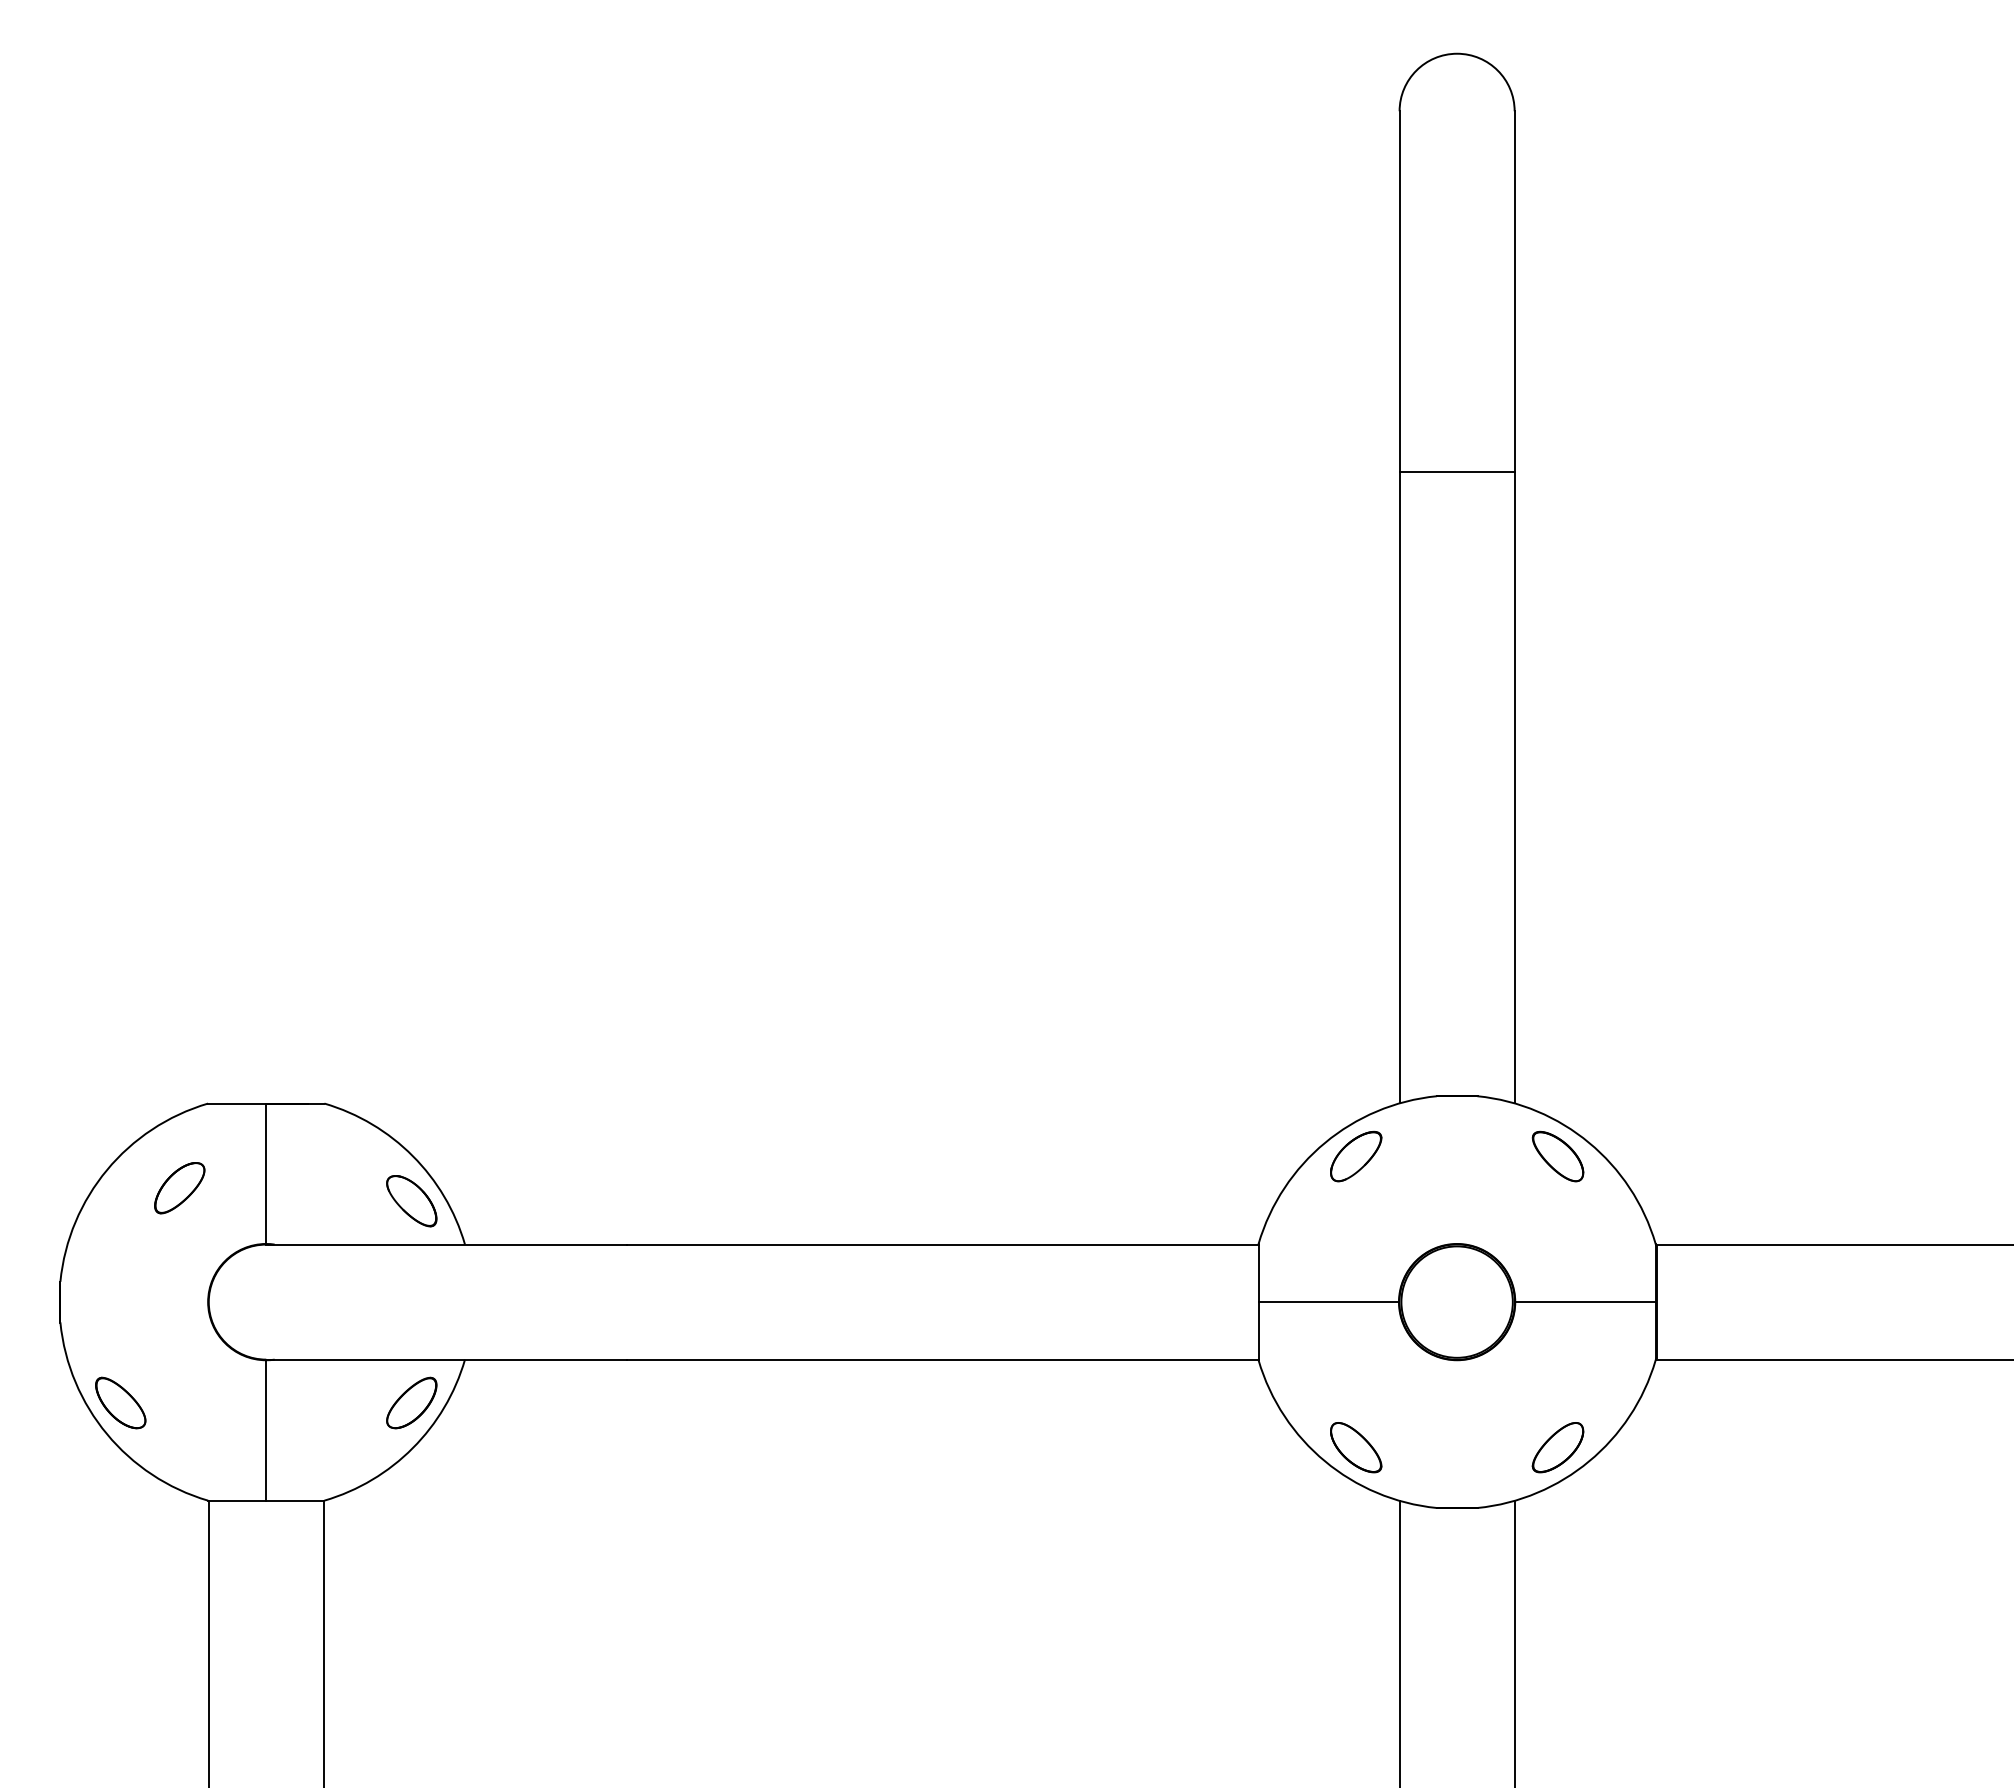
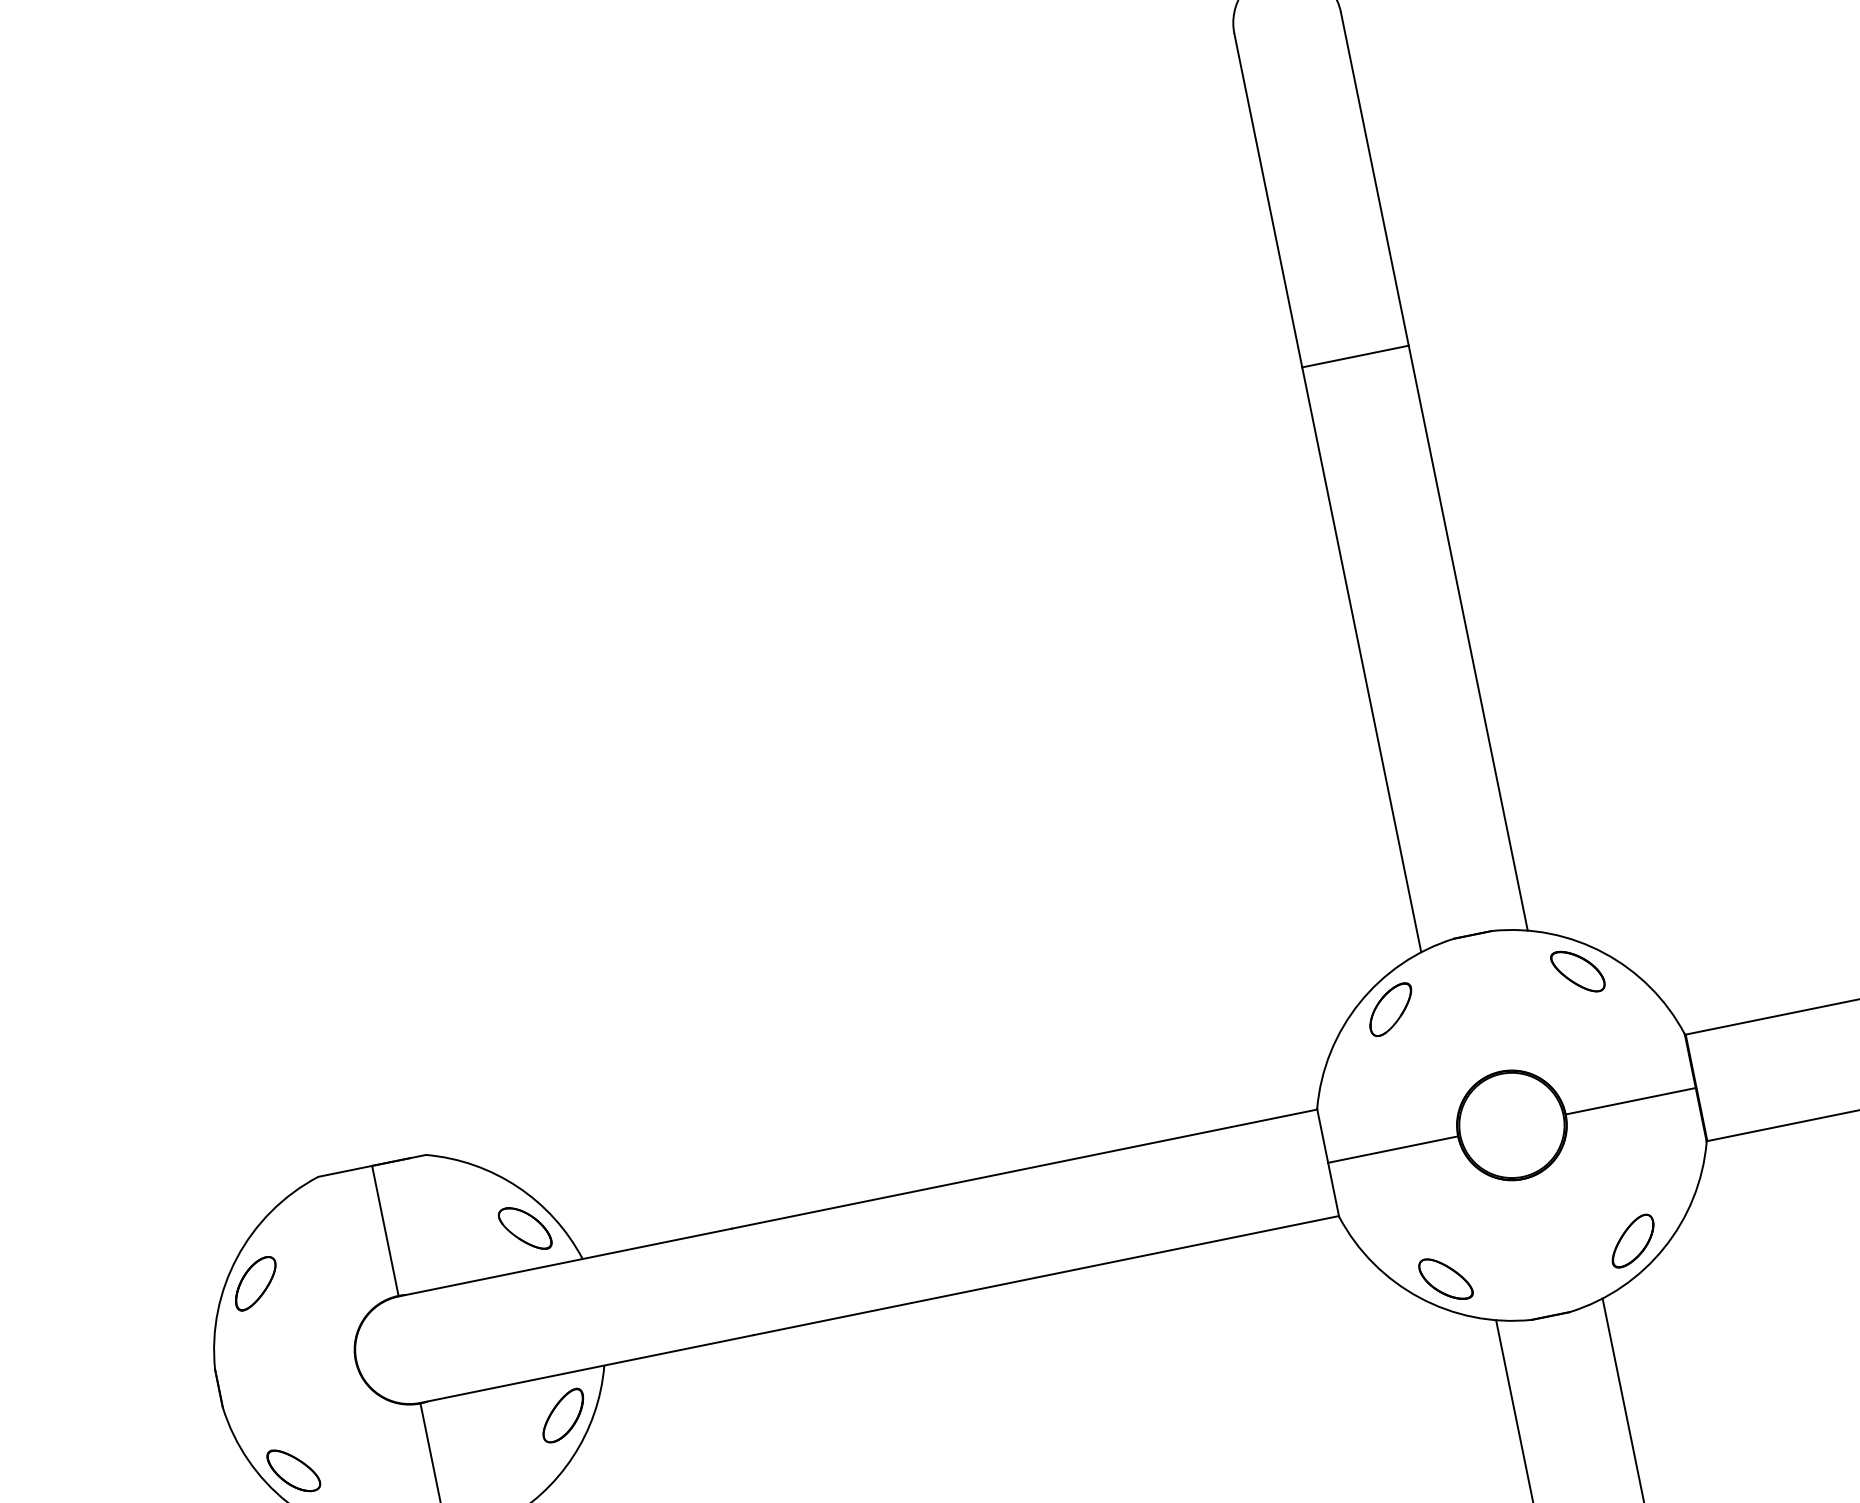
part: (179, 1188) -> (255, 1284), moved

